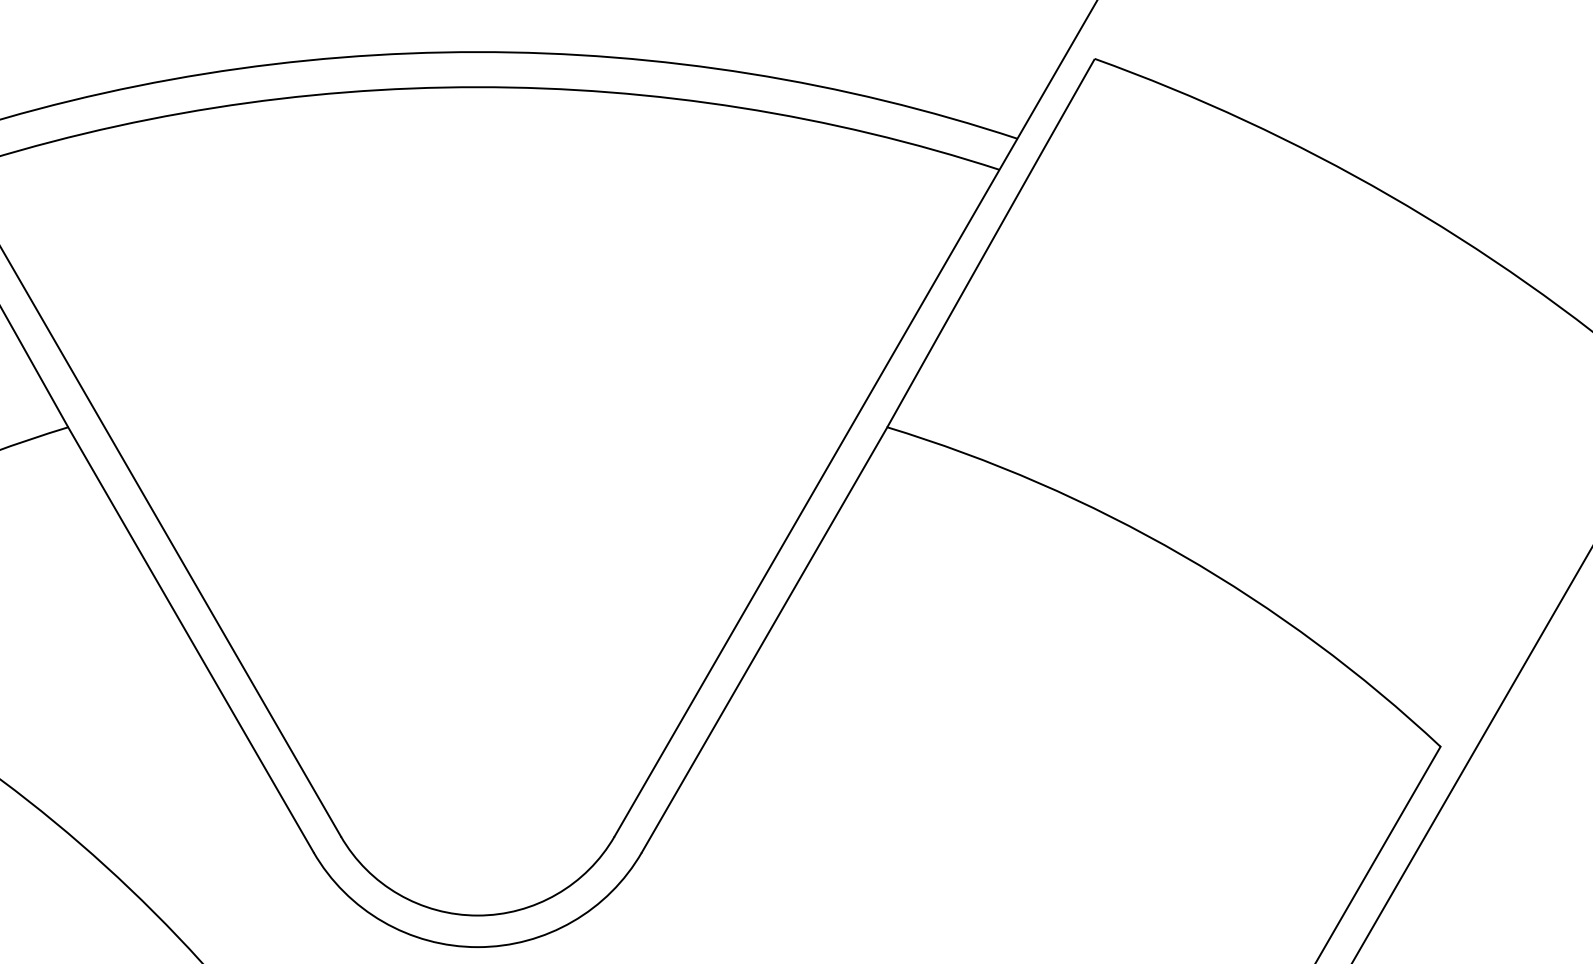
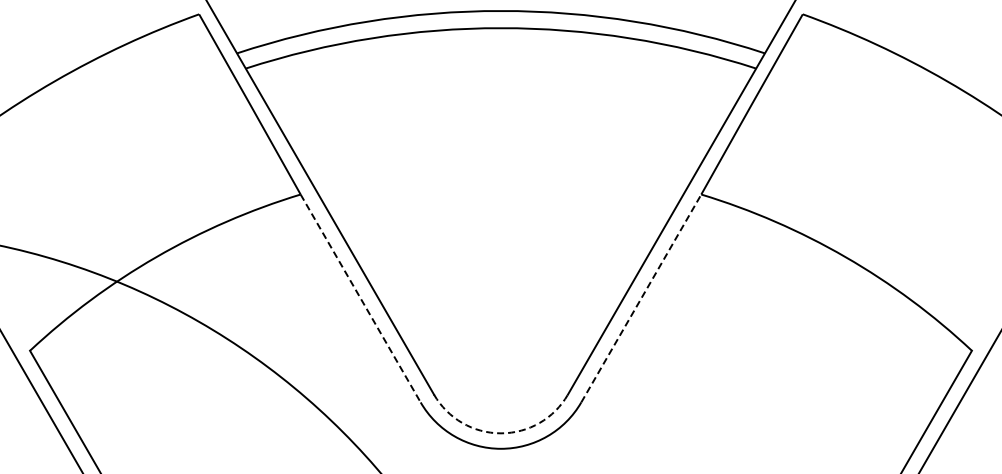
line: (190, 639) -> (360, 298), solid -> dashed
line: (765, 639) -> (641, 298), solid -> dashed
arc: (476, 915) -> (500, 433), solid -> dashed

